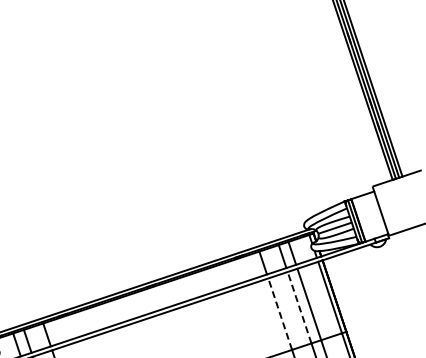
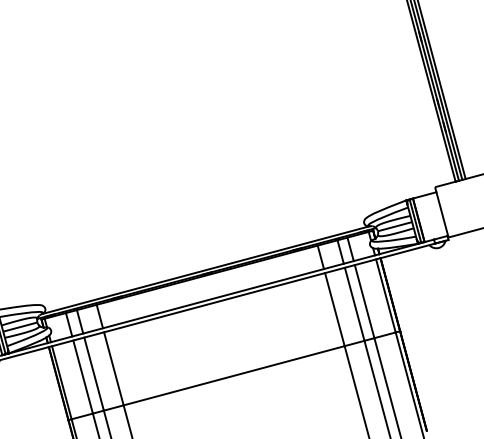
line: (299, 307) -> (354, 304), dashed -> solid
line: (279, 314) -> (334, 309), dashed -> solid

